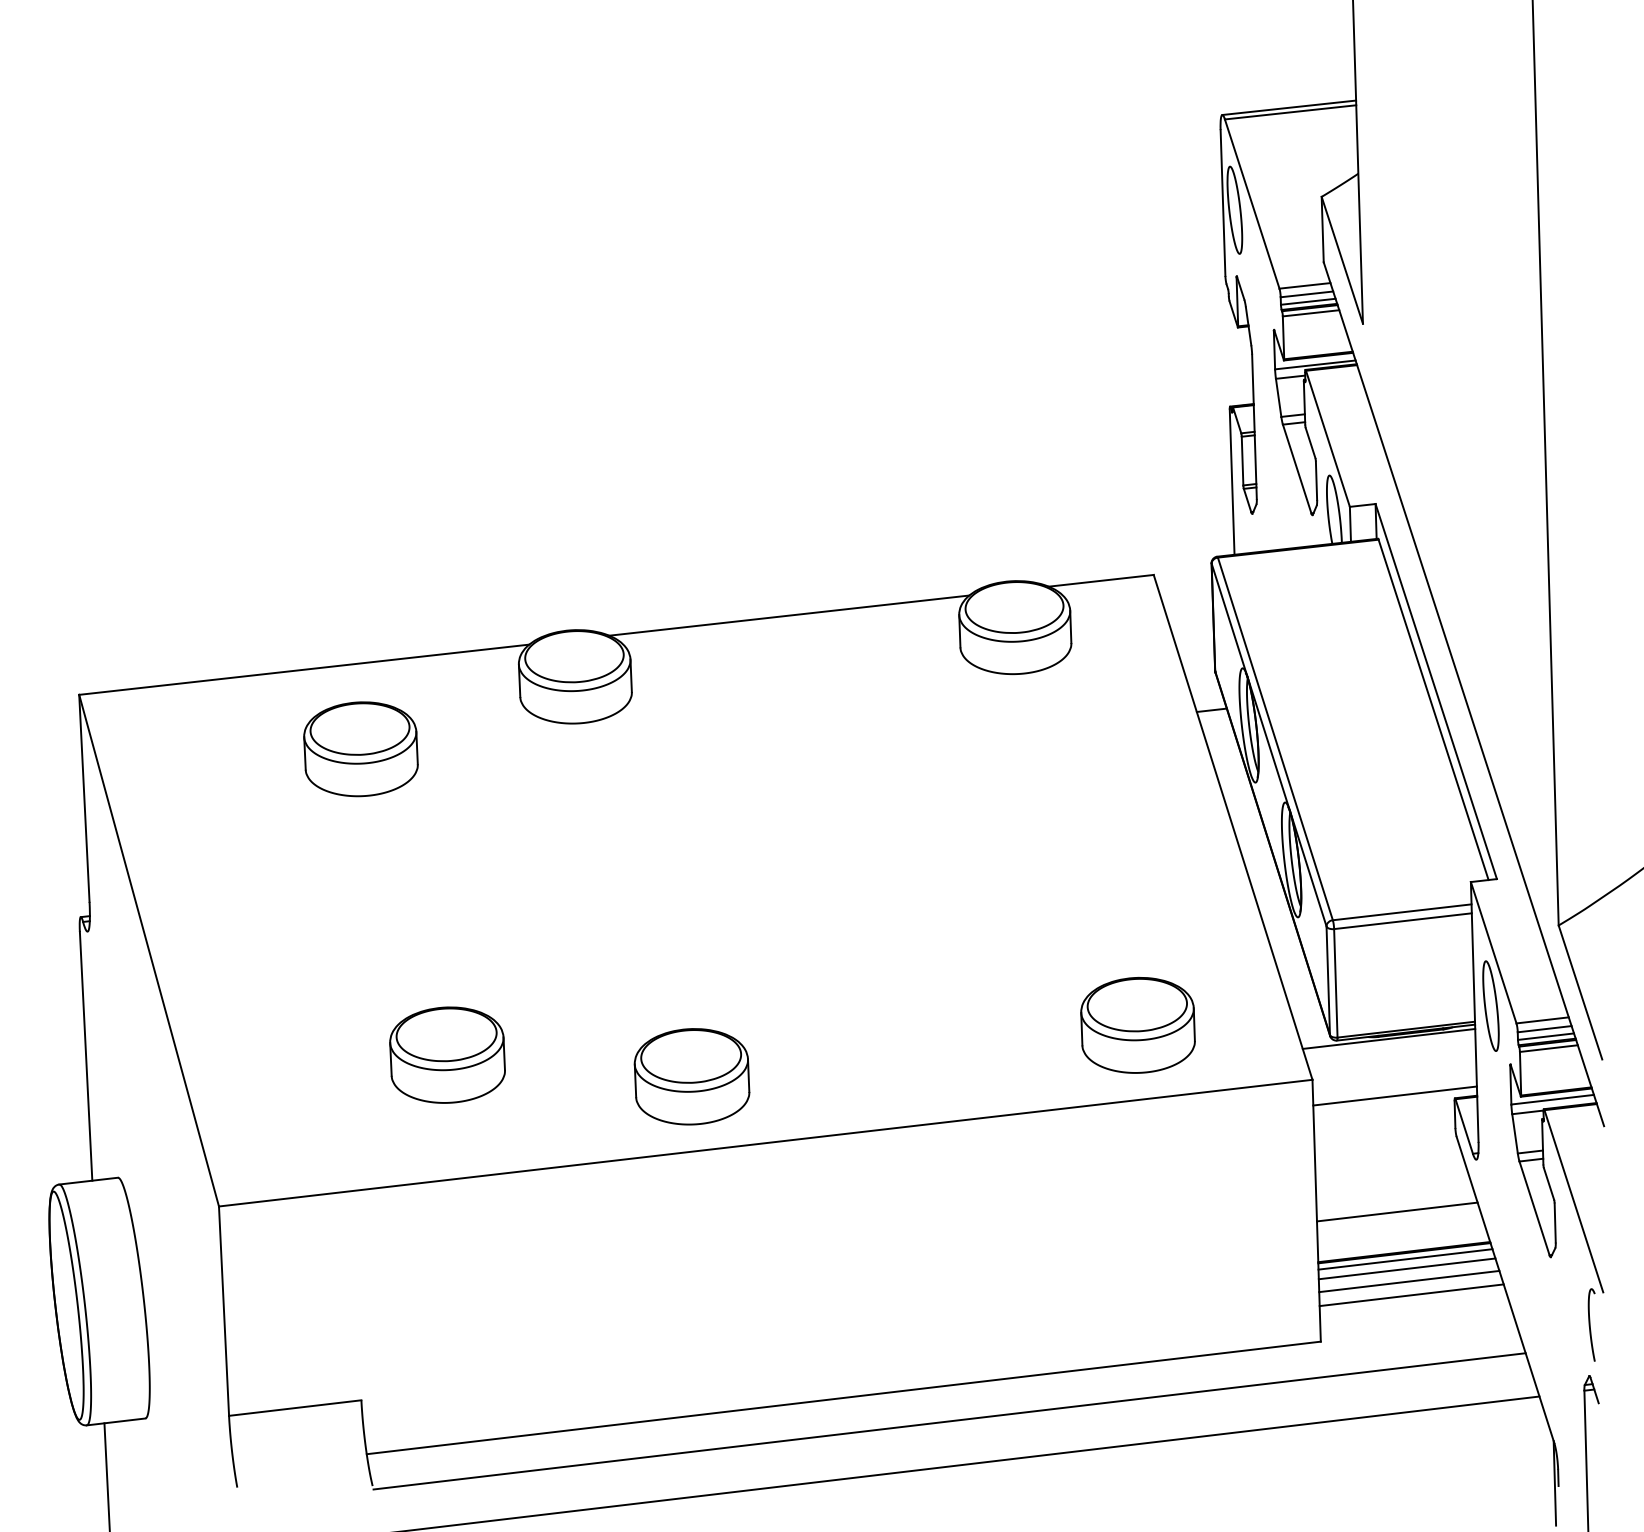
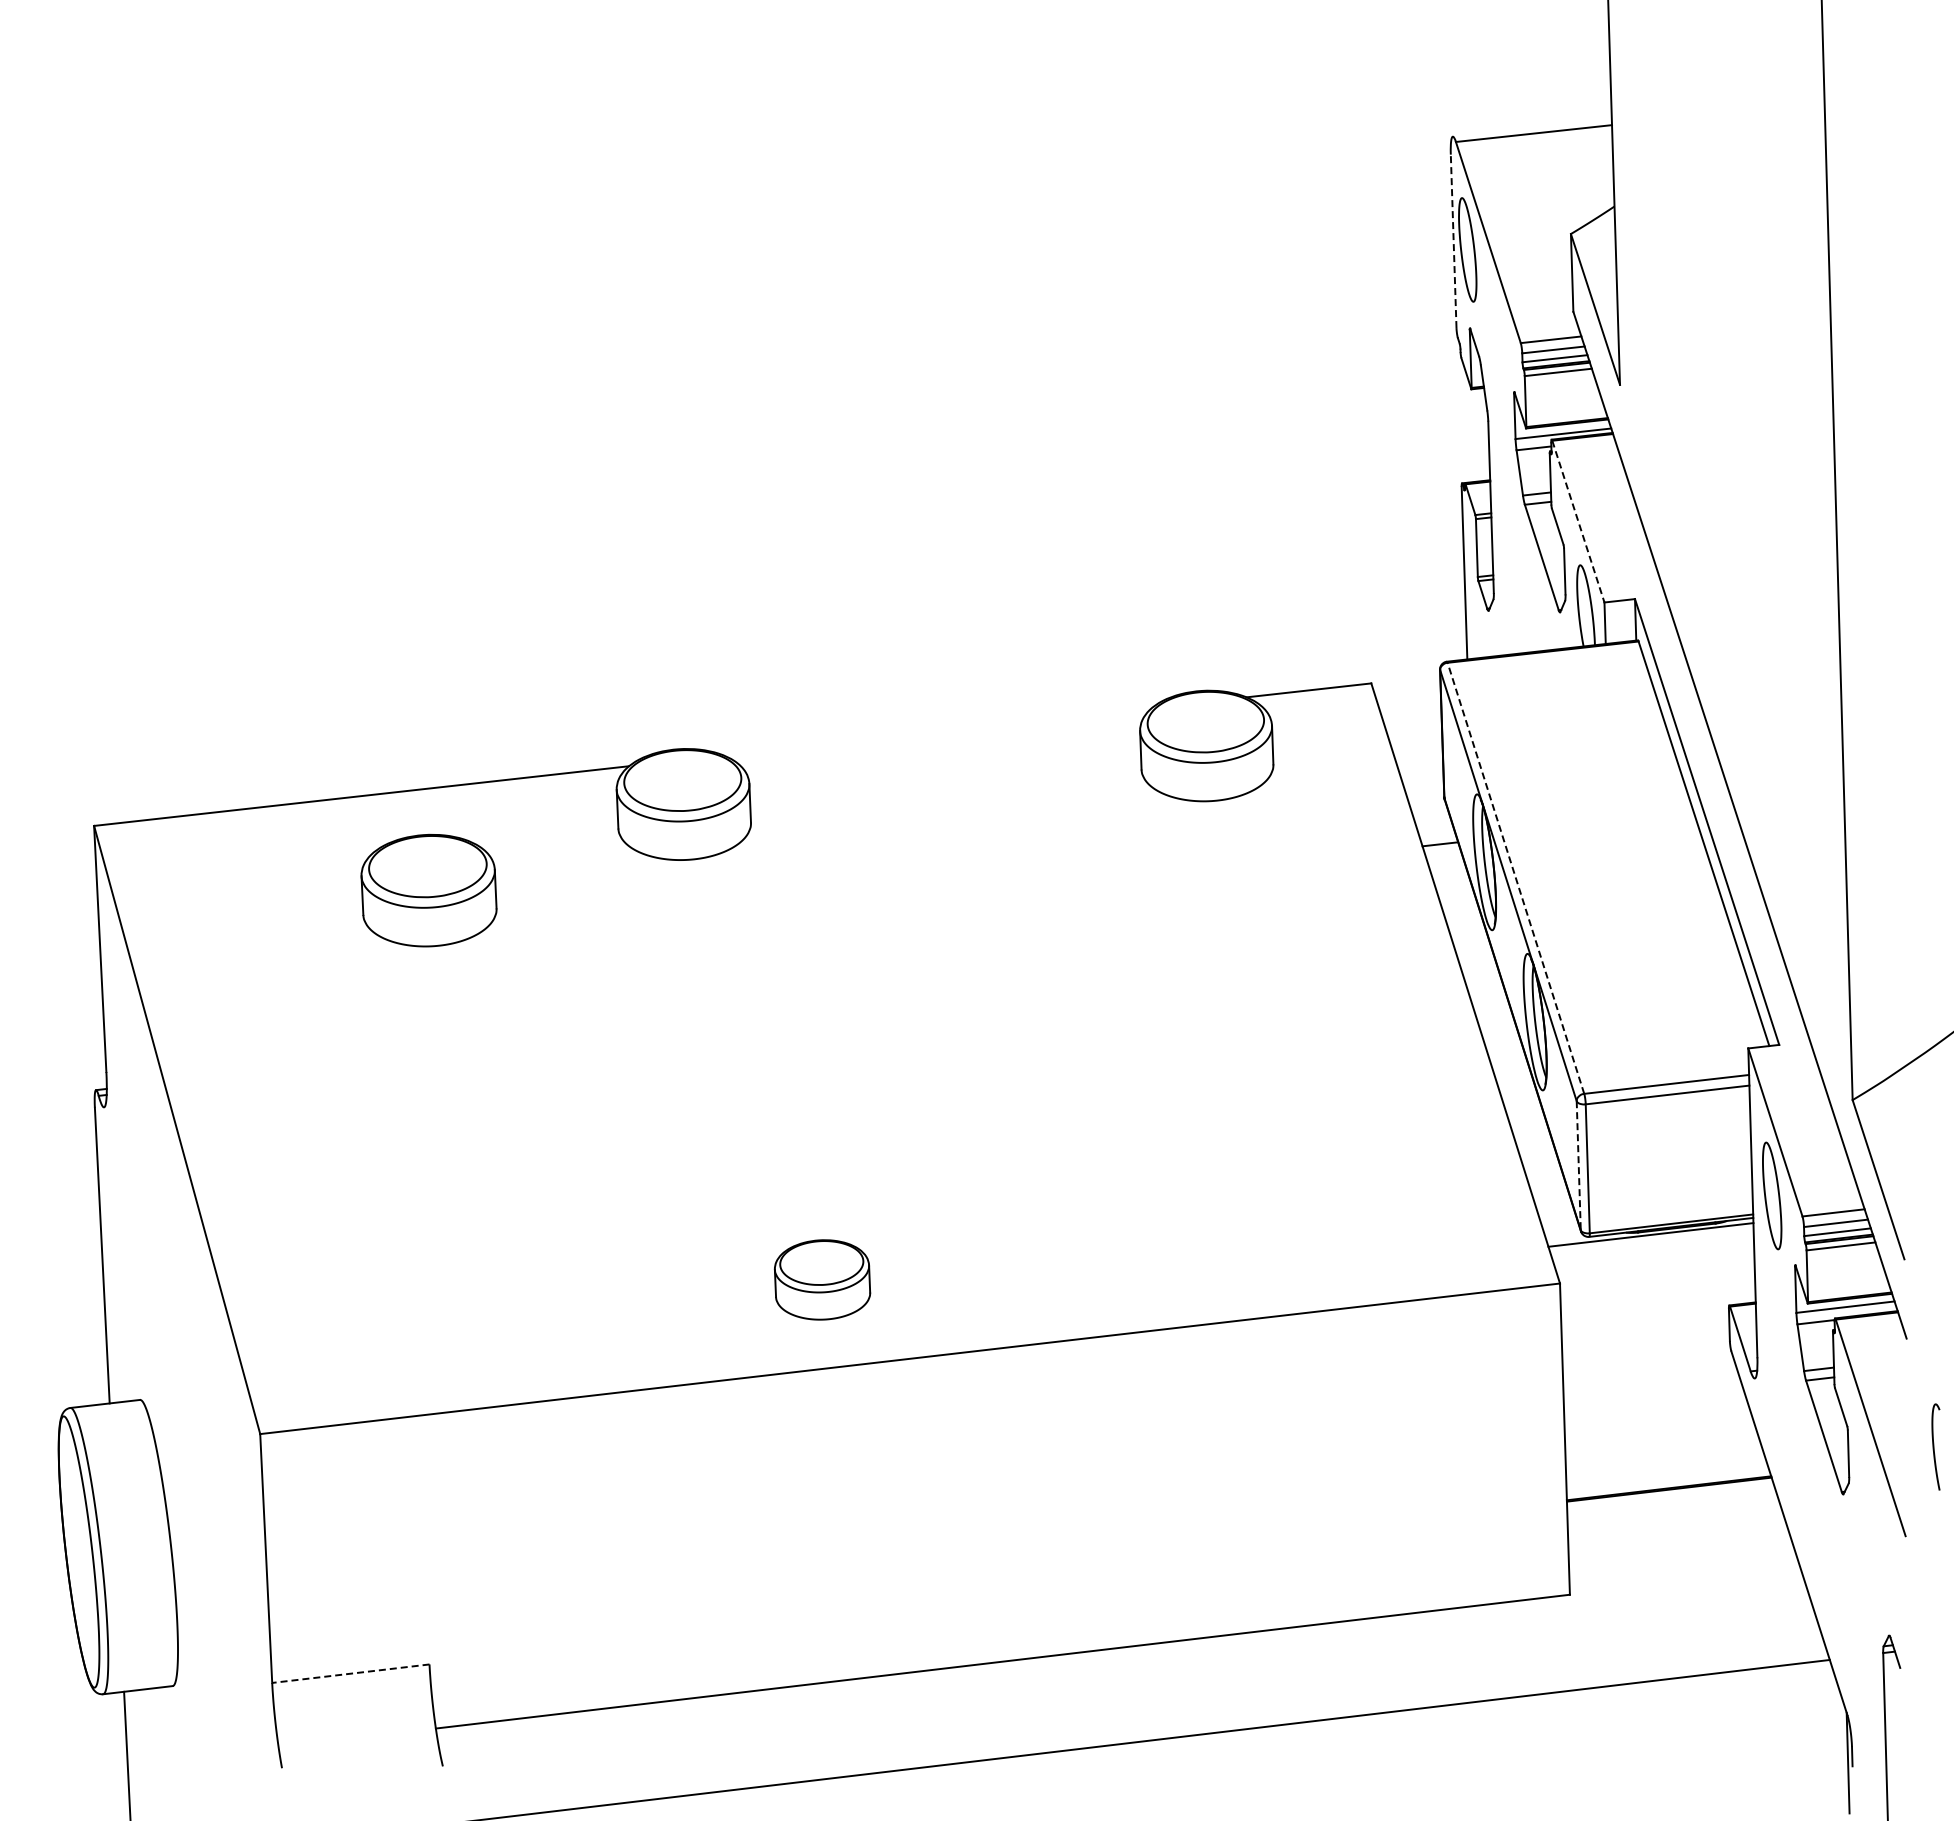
line: (1288, 107) -> (1531, 127), removed
line: (1222, 203) -> (1453, 241), solid -> dashed
line: (1328, 438) -> (1578, 521), solid -> dashed
line: (789, 615) -> (938, 731), removed
line: (1275, 738) -> (1515, 877), solid -> dashed
line: (1328, 980) -> (1578, 1165), solid -> dashed
part: (1137, 1025) -> (1352, 1218), removed
part: (447, 1054) -> (531, 1253), removed
part: (692, 1076) -> (822, 1279), size x0.7
line: (1394, 1095) -> (1657, 1302), removed
line: (1397, 1211) -> (1660, 1440), removed
line: (1405, 1259) -> (1670, 1496), removed
line: (1407, 1268) -> (1672, 1507), removed
line: (1409, 1280) -> (1675, 1522), removed
line: (1411, 1295) -> (1677, 1539), removed
curve: (1590, 1324) -> (1934, 1446), moved
line: (294, 1407) -> (350, 1673), solid -> dashed
line: (949, 1421) -> (1128, 1689), removed

